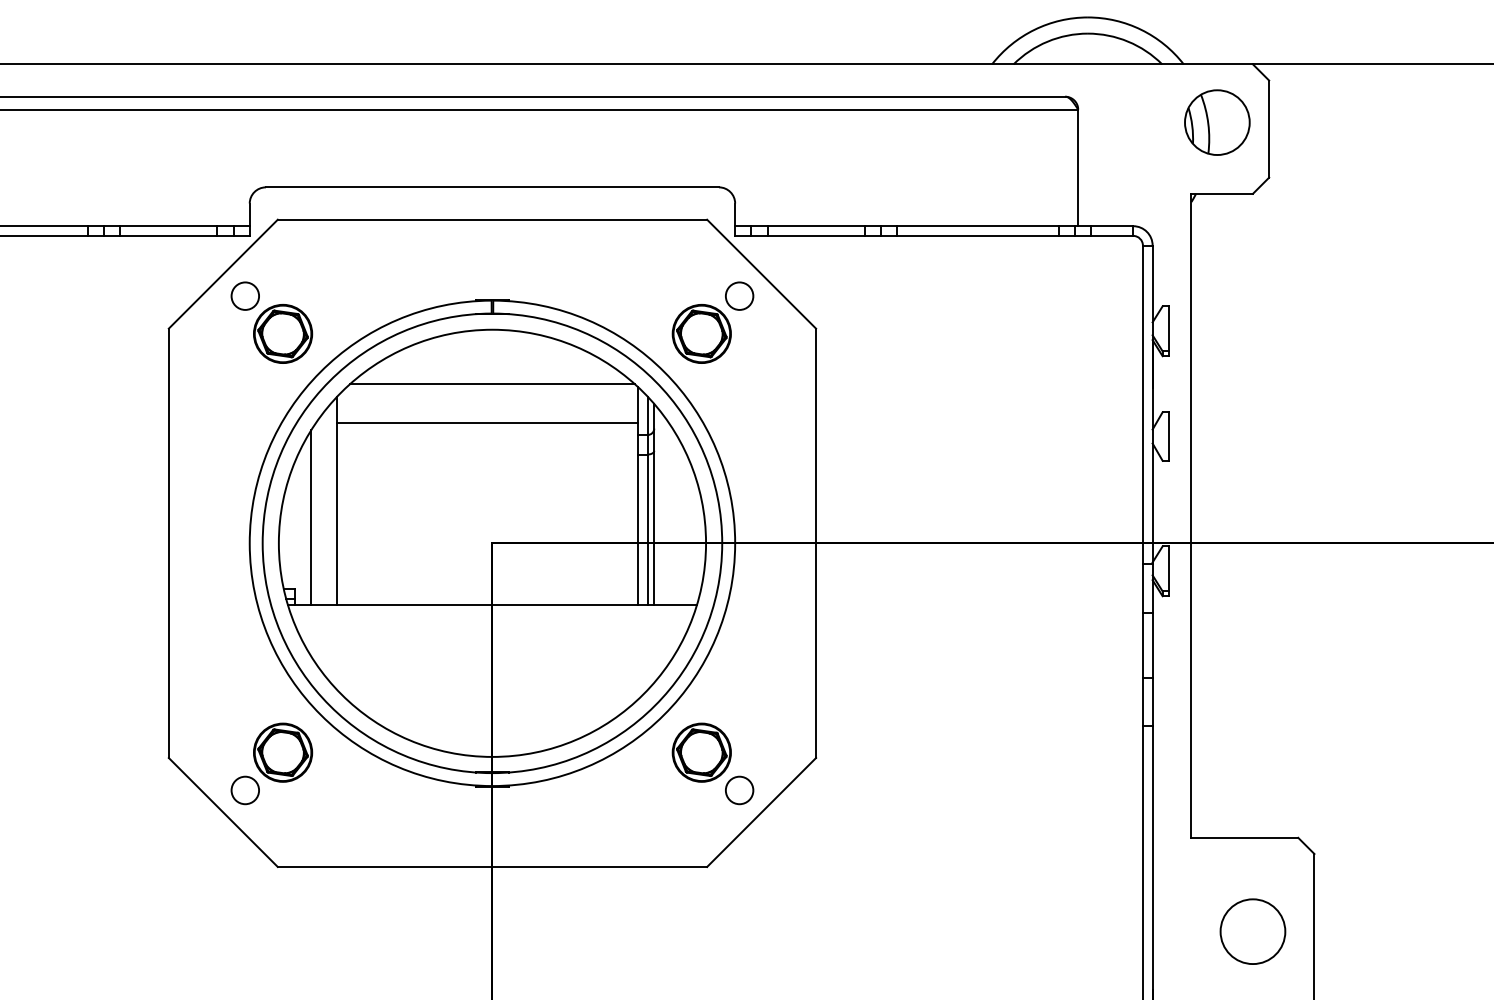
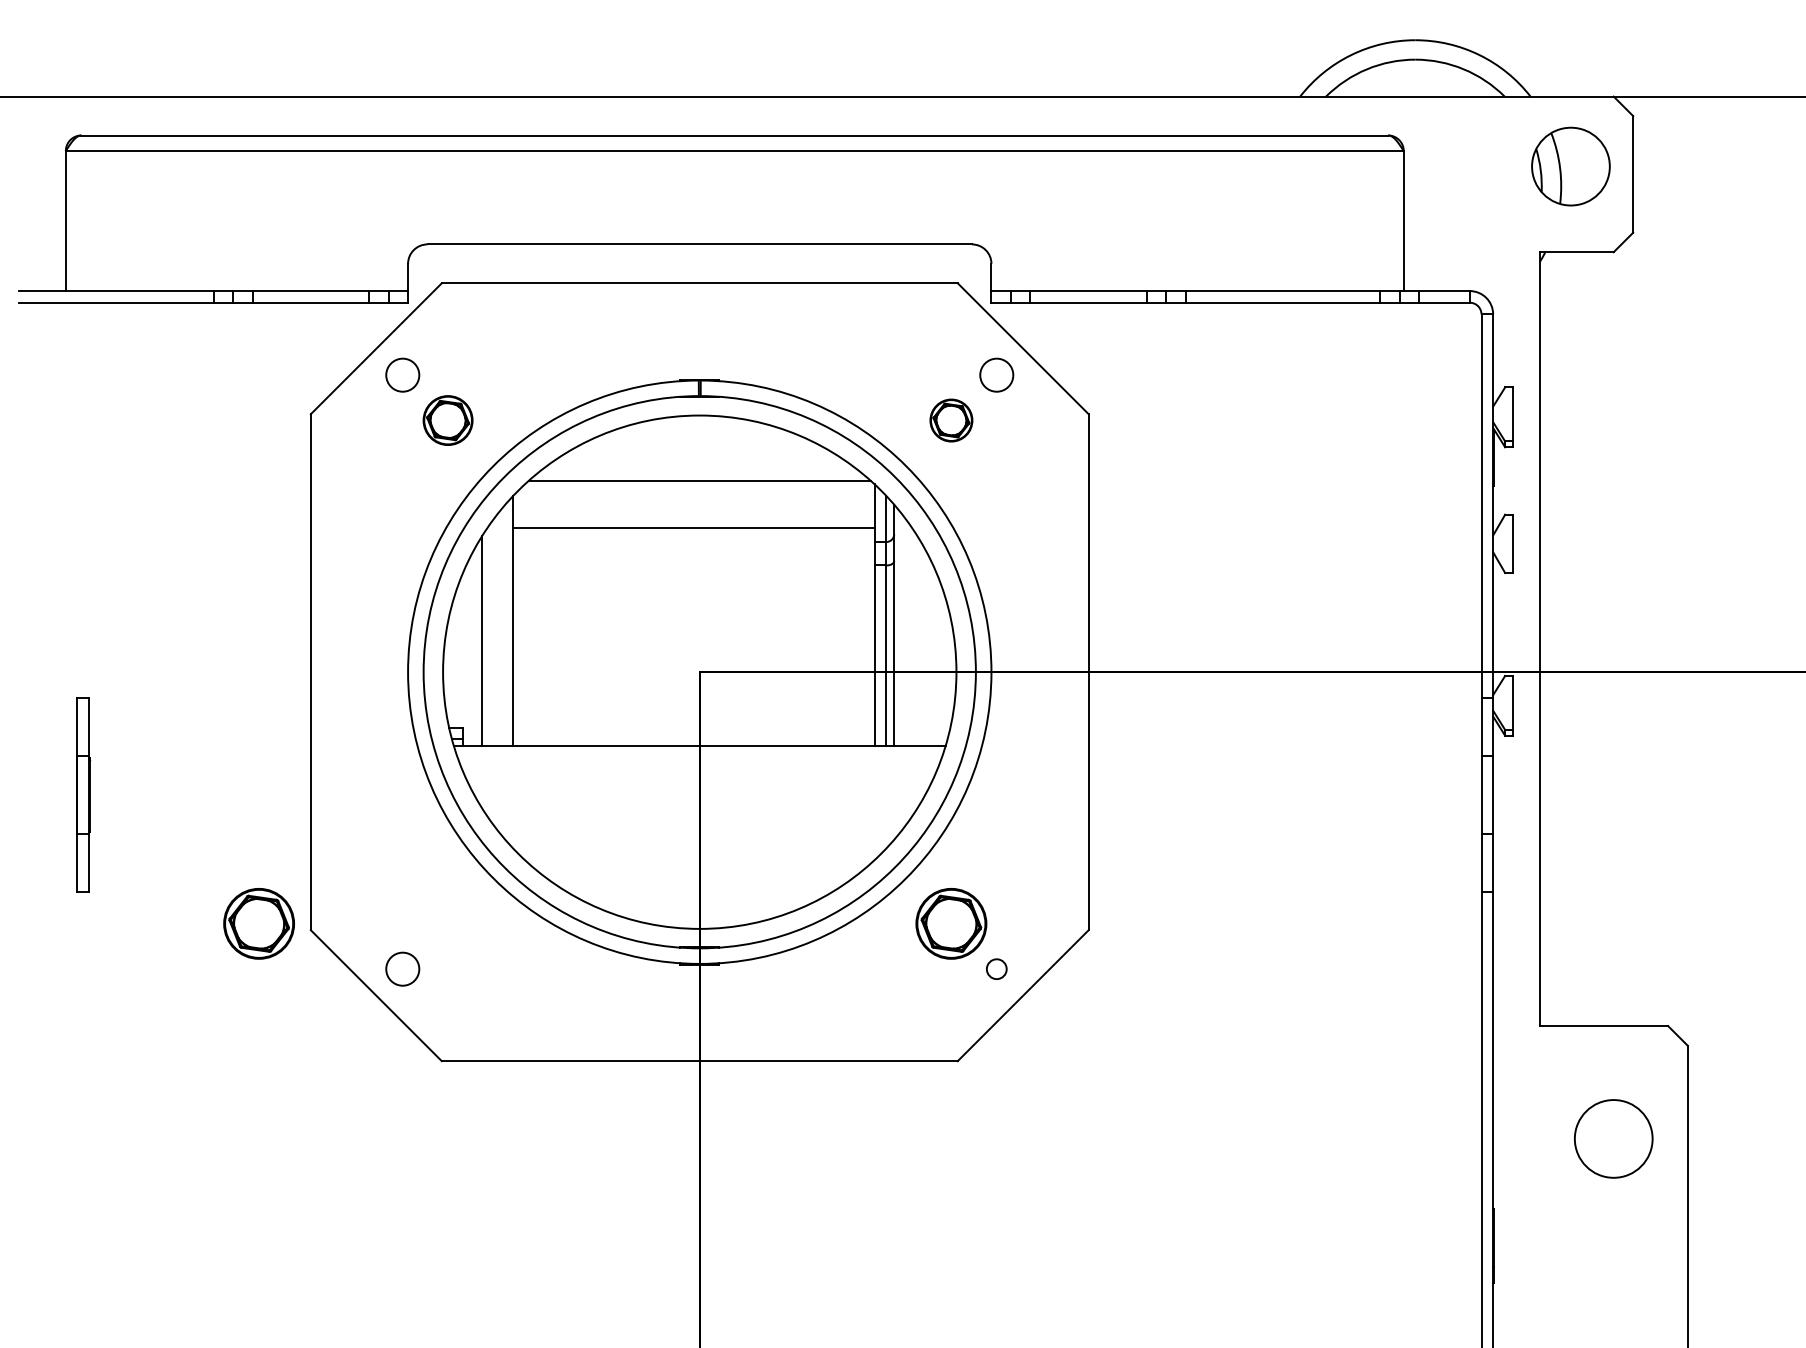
part: (282, 333) -> (447, 420), size x0.7
part: (701, 333) -> (951, 420), size x0.6
part: (282, 752) -> (258, 923), moved
circle: (739, 789) -> (996, 968), size x0.6

